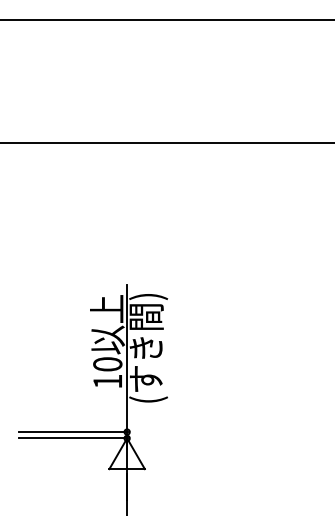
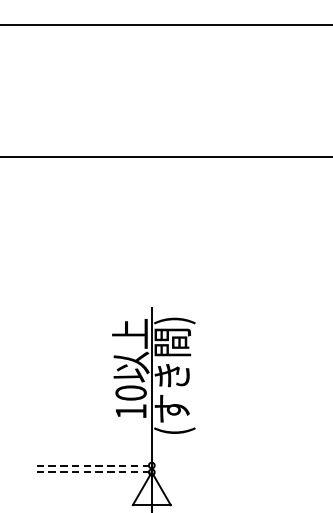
line: (74, 432) -> (95, 465), solid -> dashed
line: (74, 438) -> (95, 472), solid -> dashed

